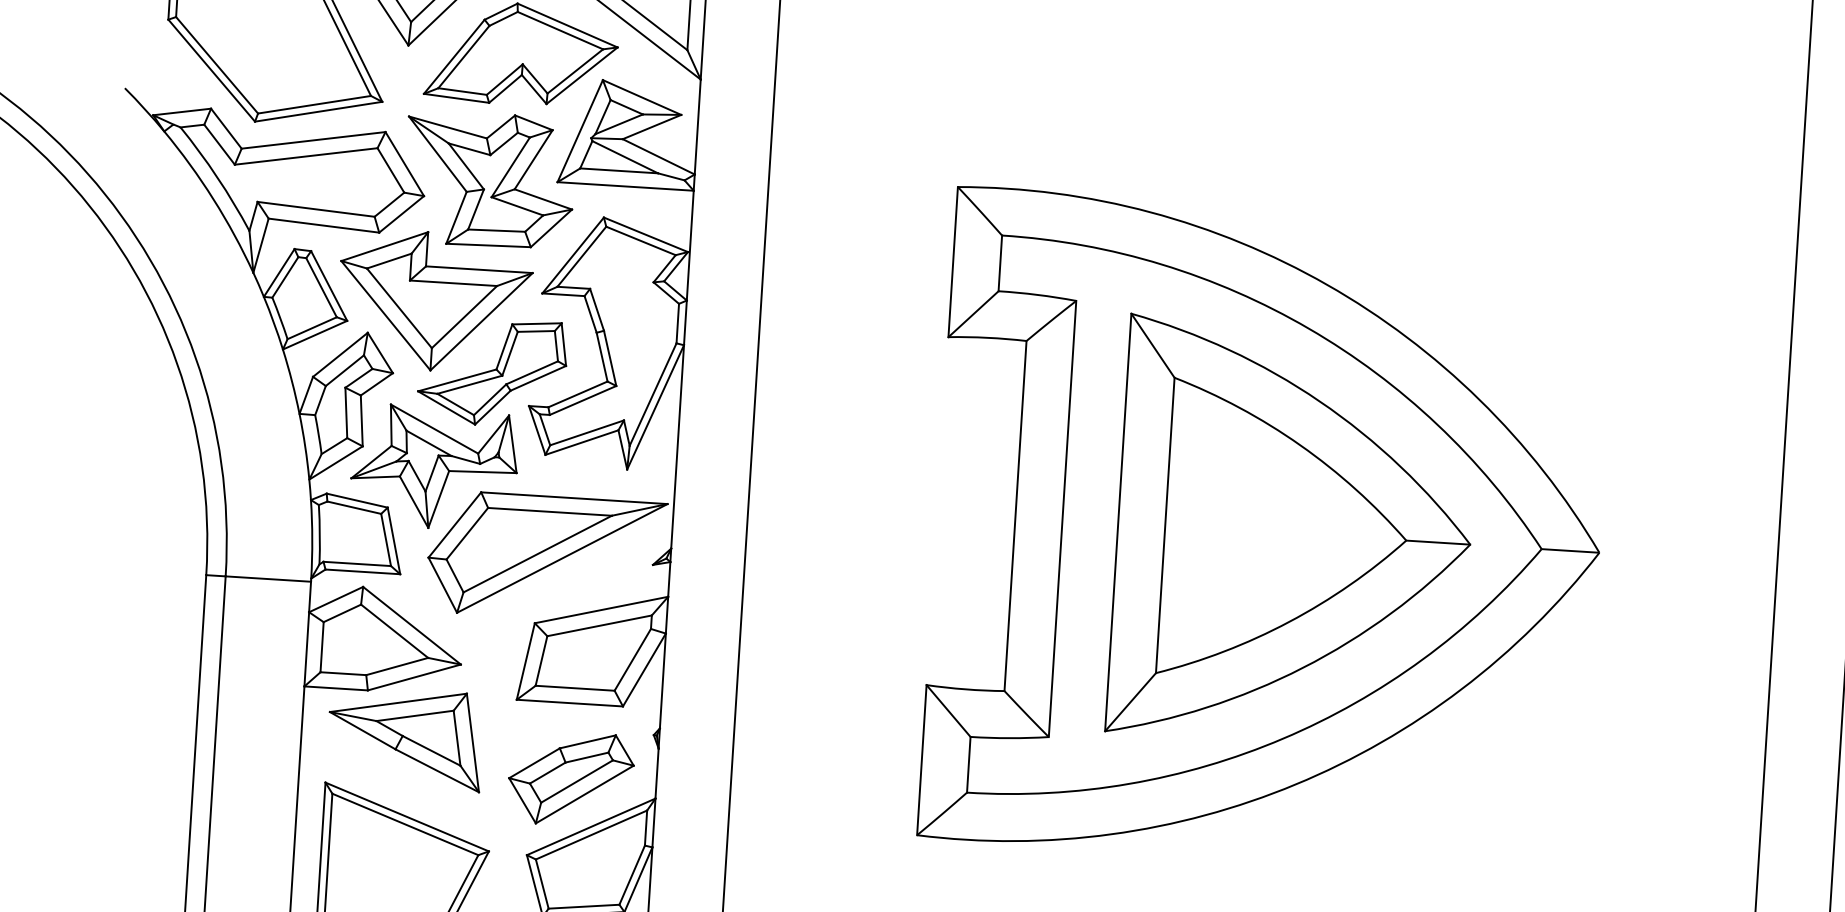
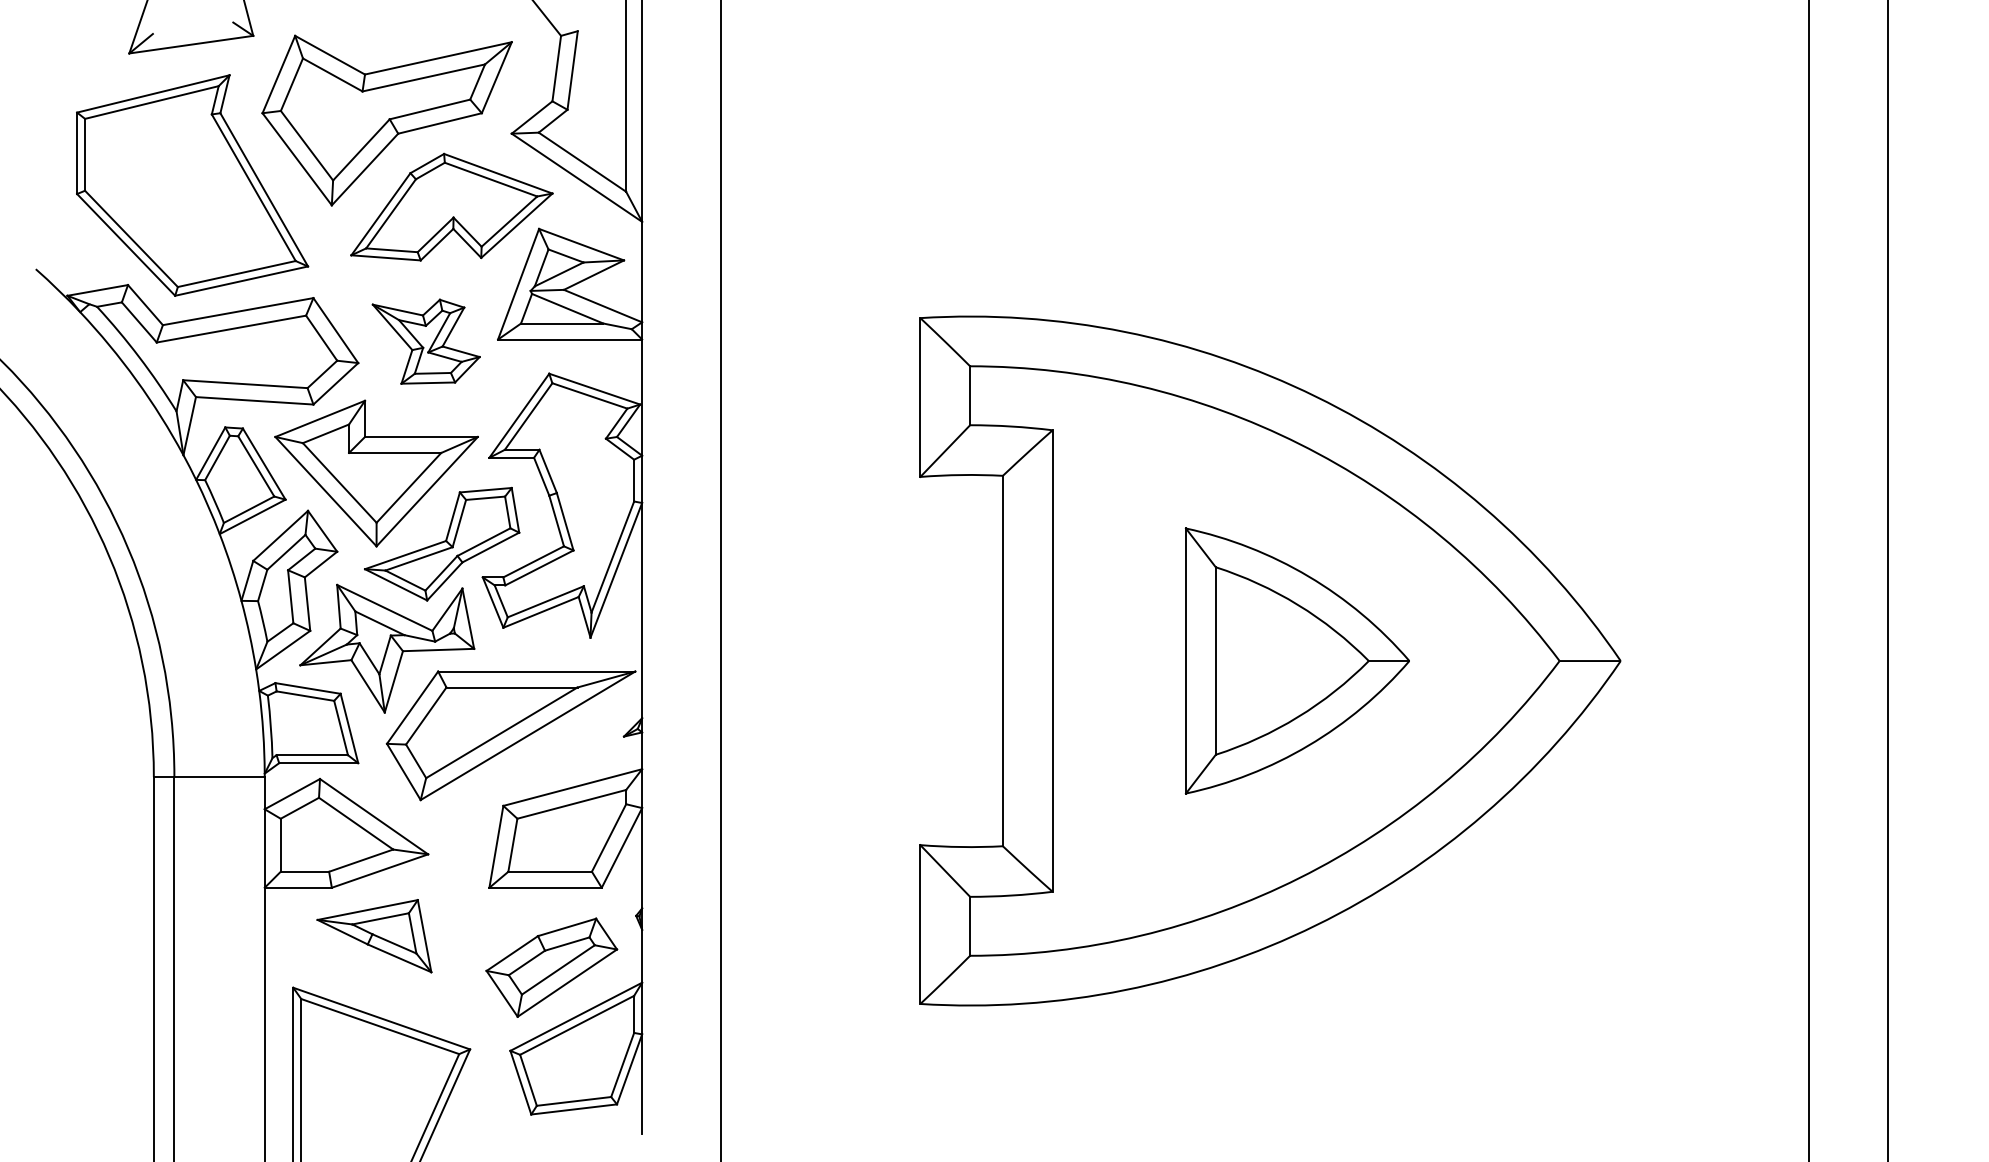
part: (489, 179) -> (426, 341), size x0.6
part: (1293, 533) -> (1297, 660), size x0.6
part: (405, 738) -> (374, 935), size x0.7

